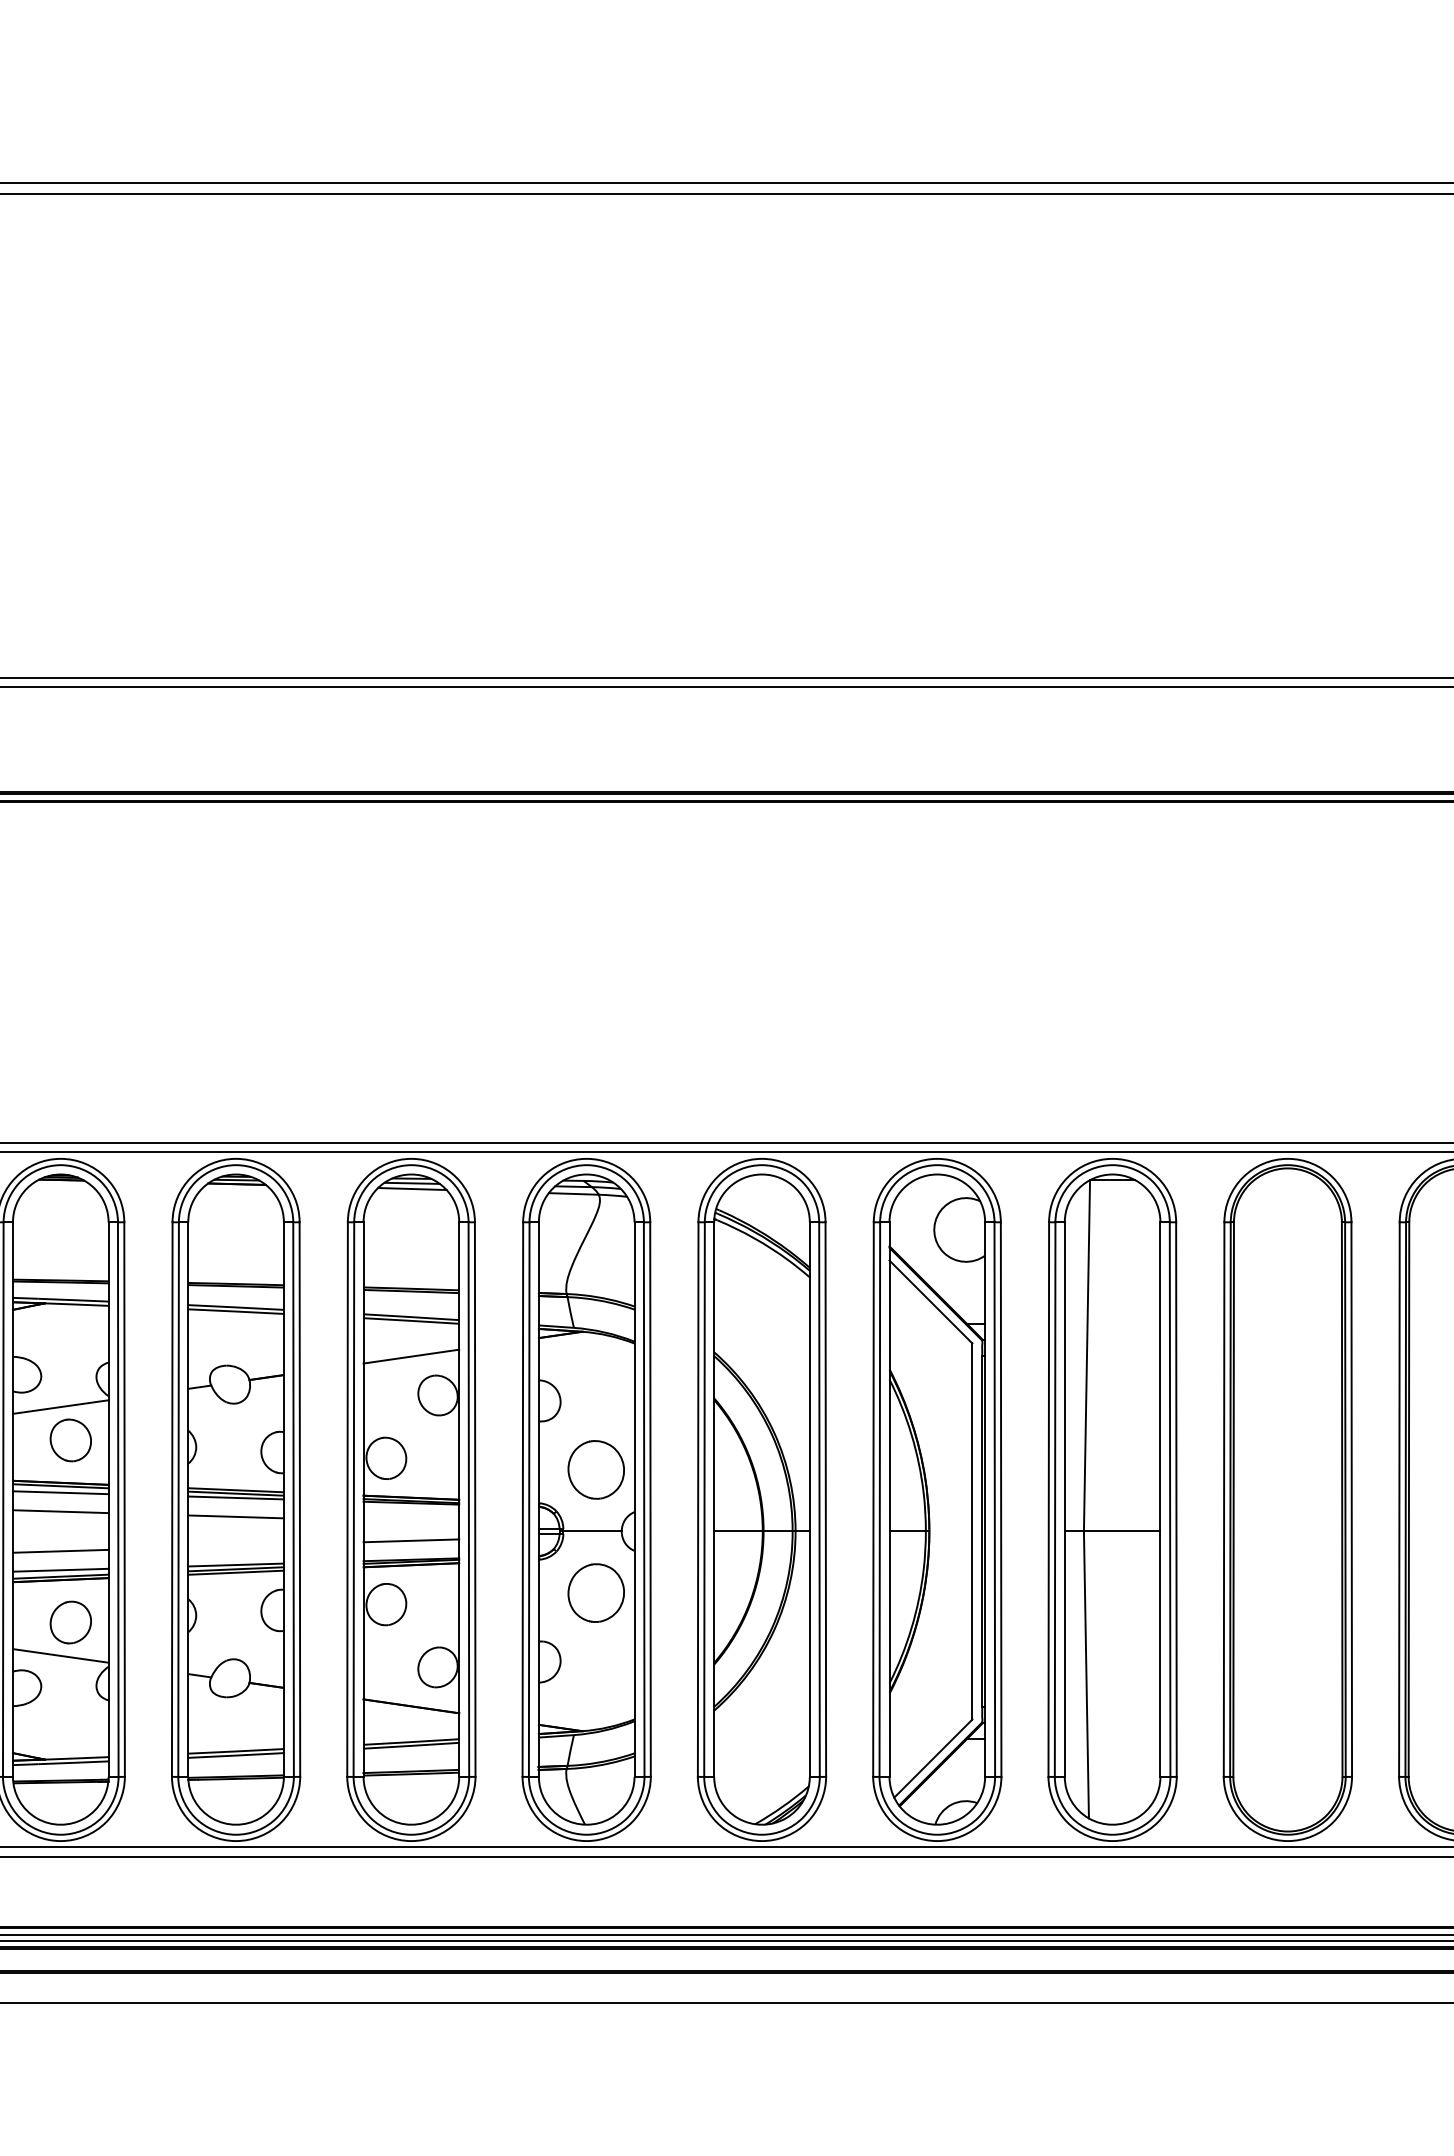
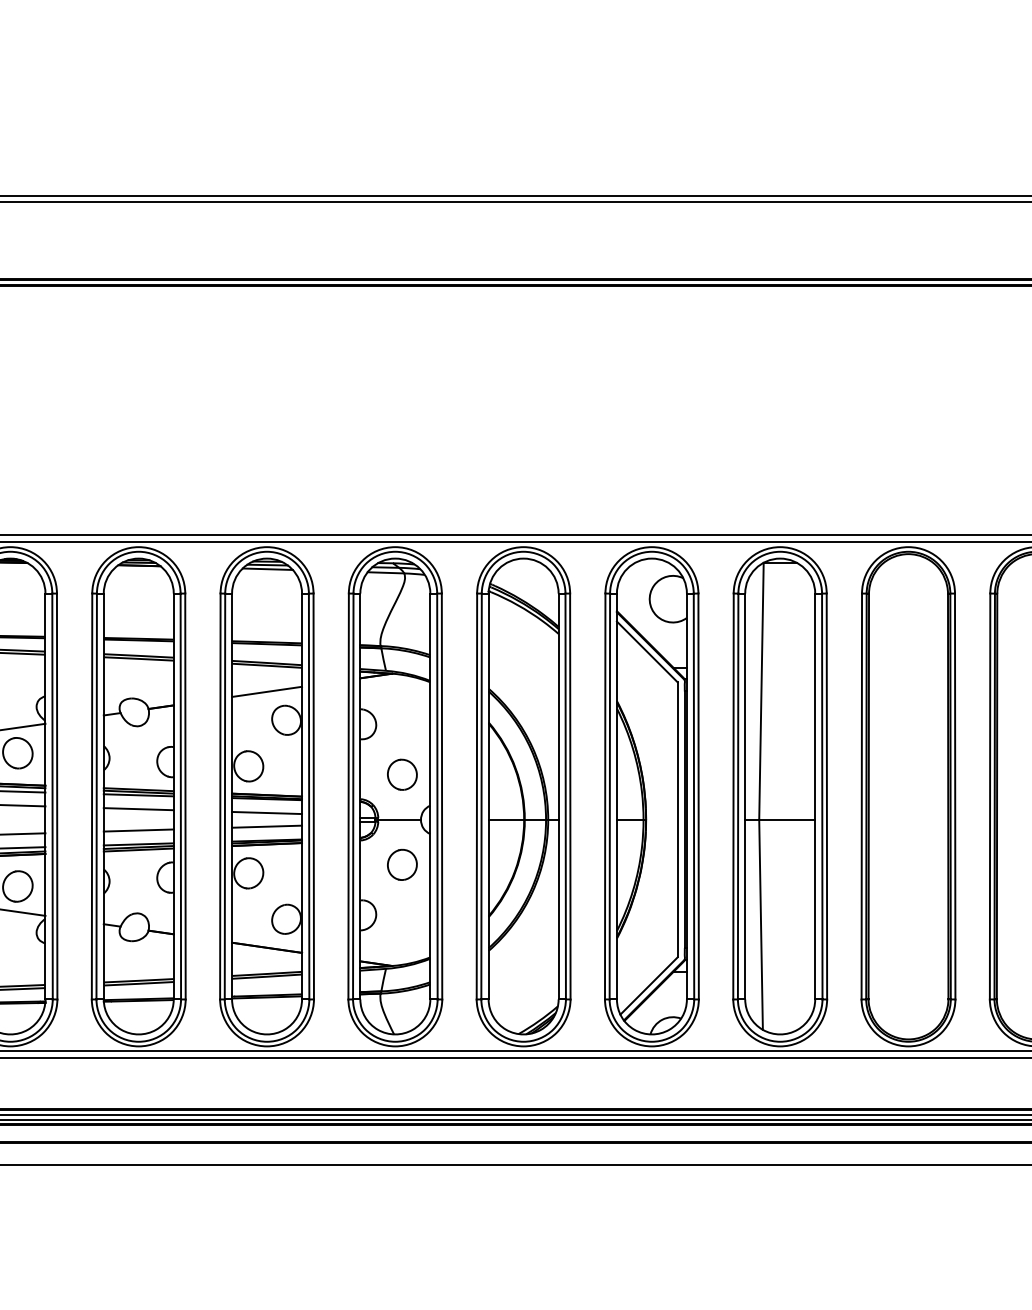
part: (596, 1469) -> (402, 774), size x0.71
line: (411, 1521) -> (267, 812), added
line: (235, 1545) -> (138, 830), added
part: (596, 1592) -> (402, 864), size x0.71

